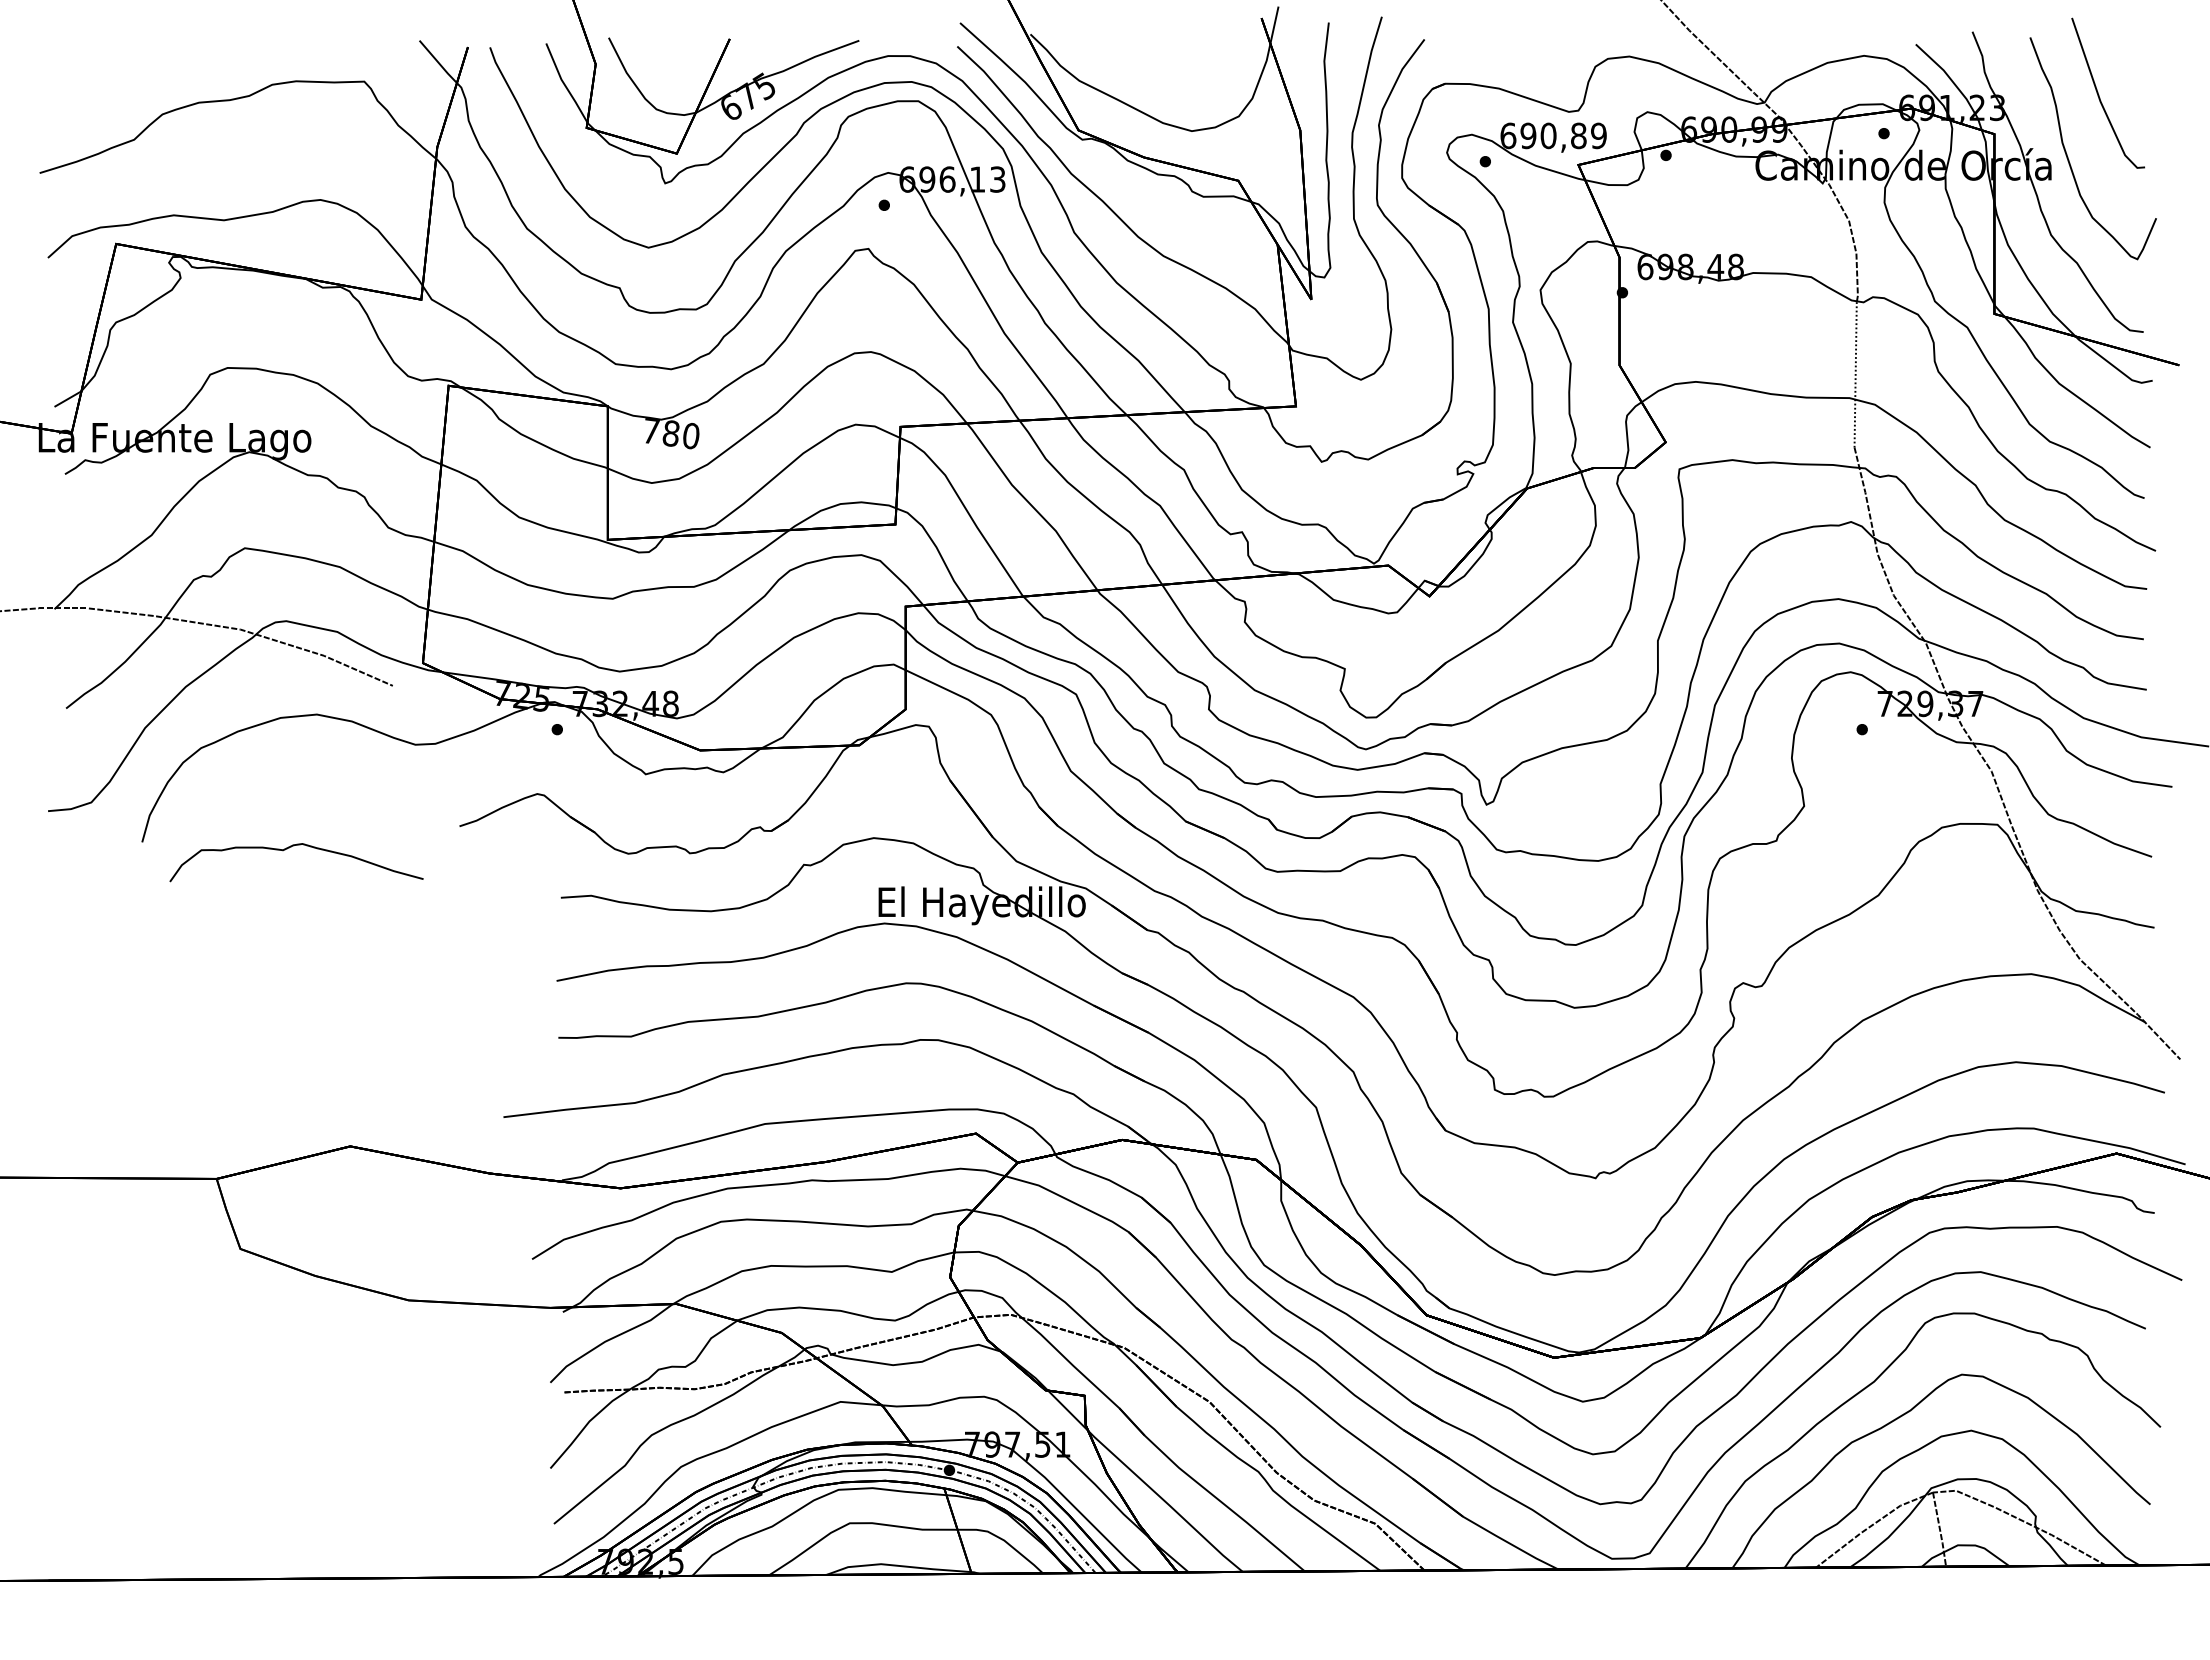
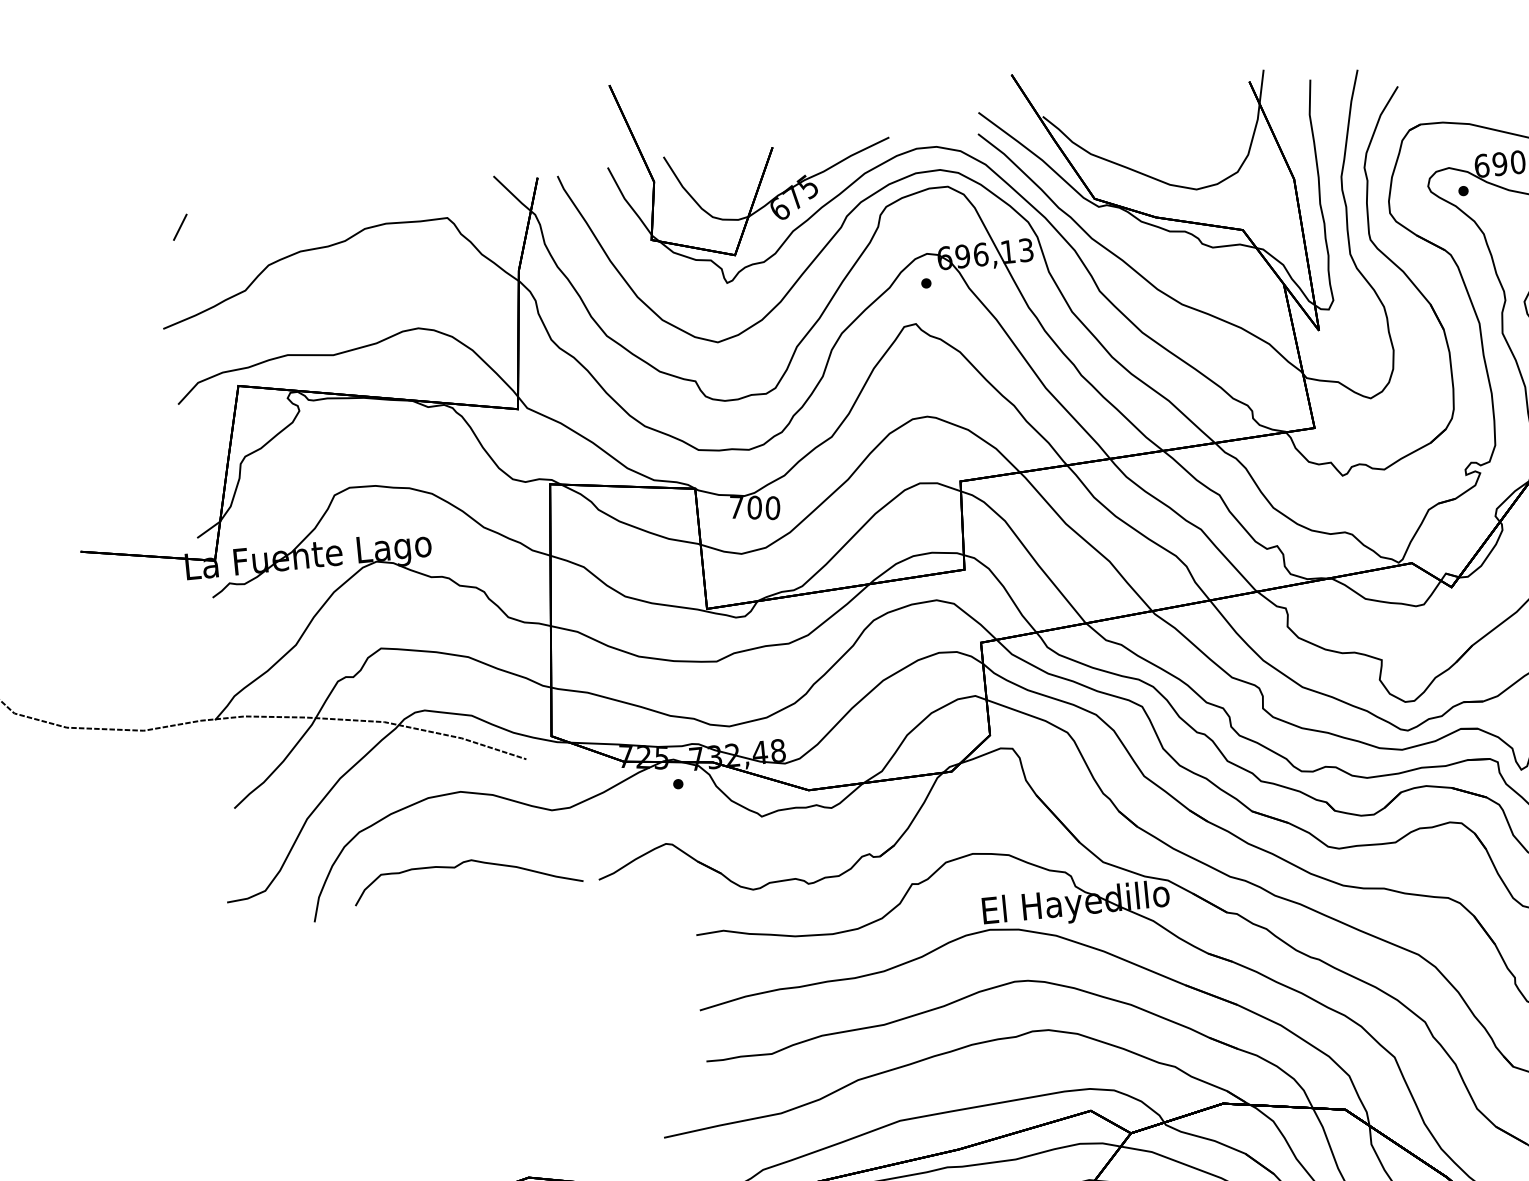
line: (69, 62) -> (180, 226), added
text: (670, 433) -> (754, 507), 780 -> 700
curve: (289, 848) -> (460, 865), moved

